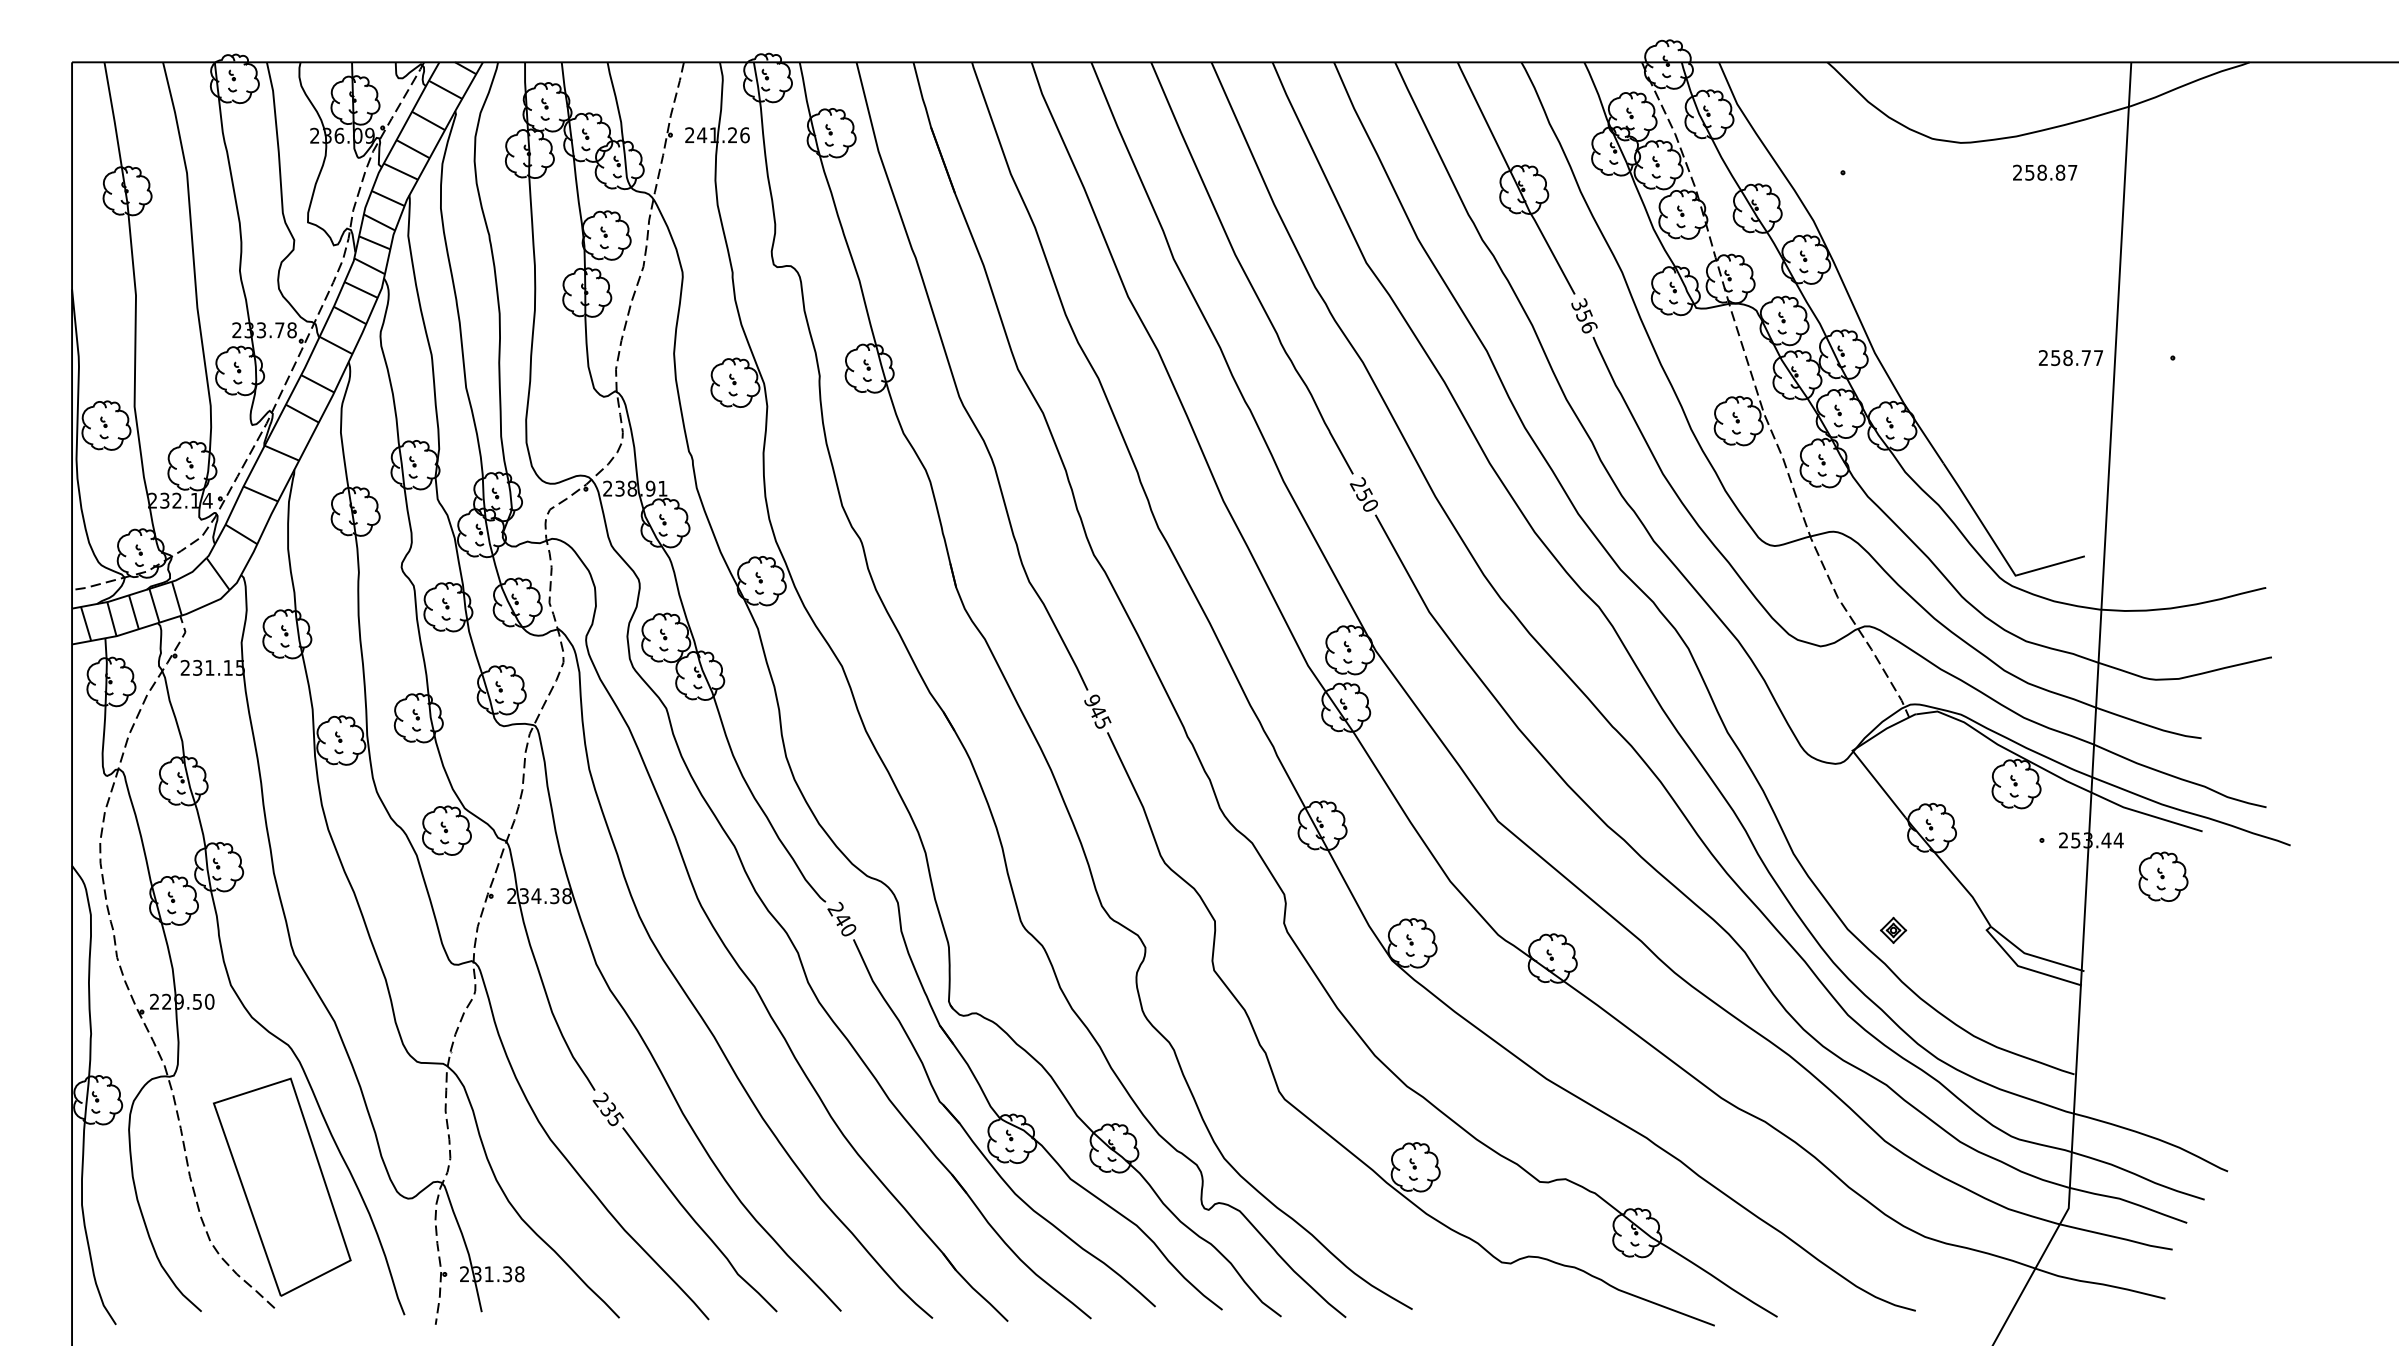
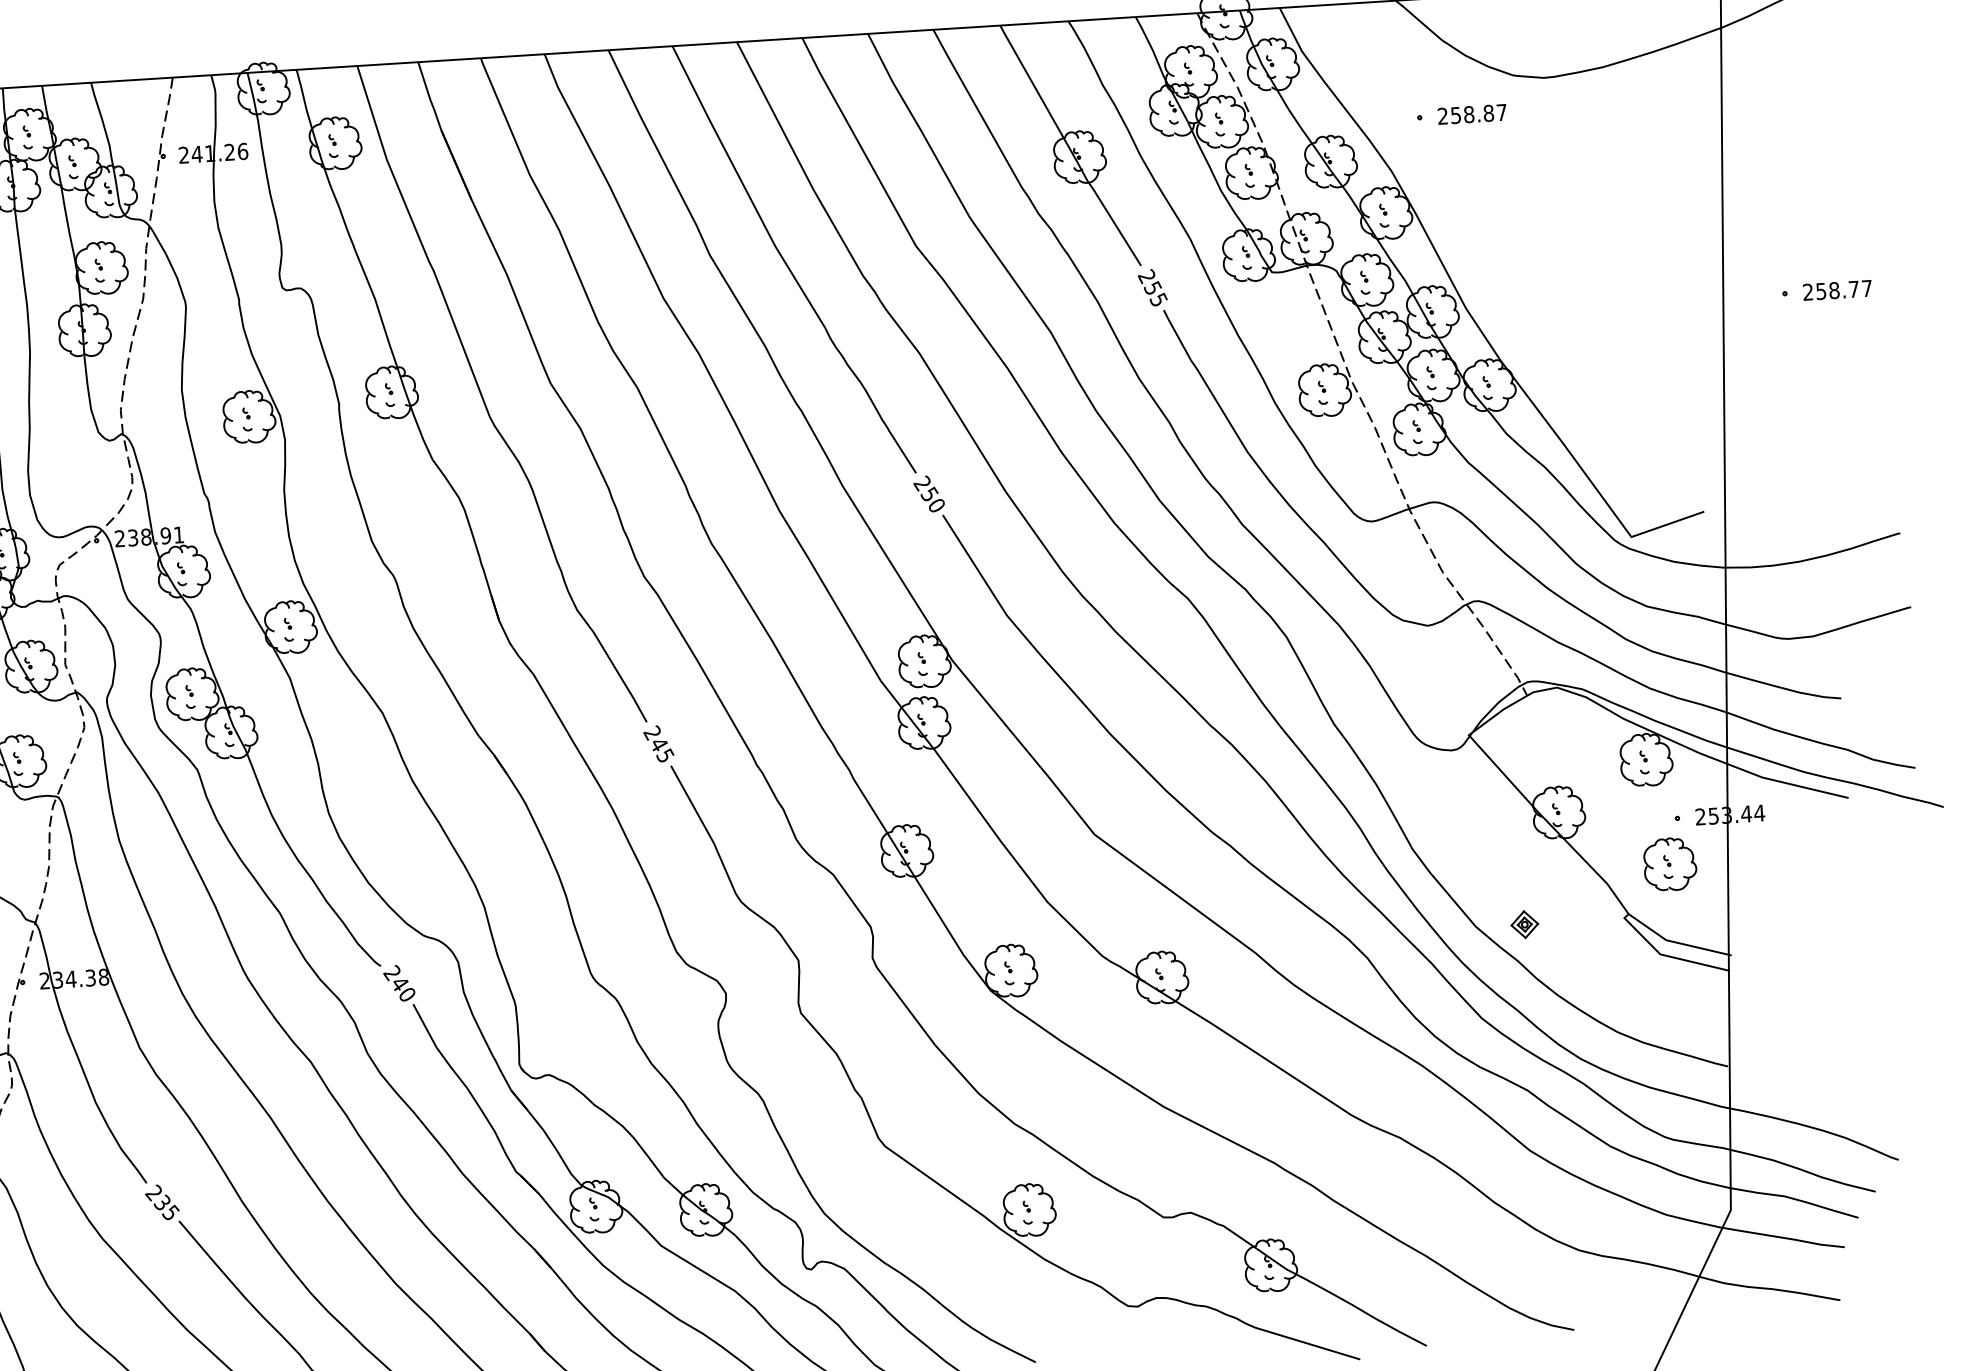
text: (2045, 172) -> (1472, 114), moved
text: (1584, 315) -> (1152, 287), 356 -> 255
text: (2070, 358) -> (1837, 290), moved
text: (1090, 700) -> (650, 732), 945 -> 245
part: (2163, 876) -> (1670, 864), moved

